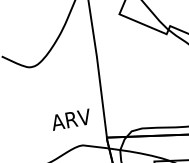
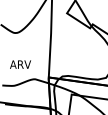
text: (71, 119) -> (20, 64), moved

